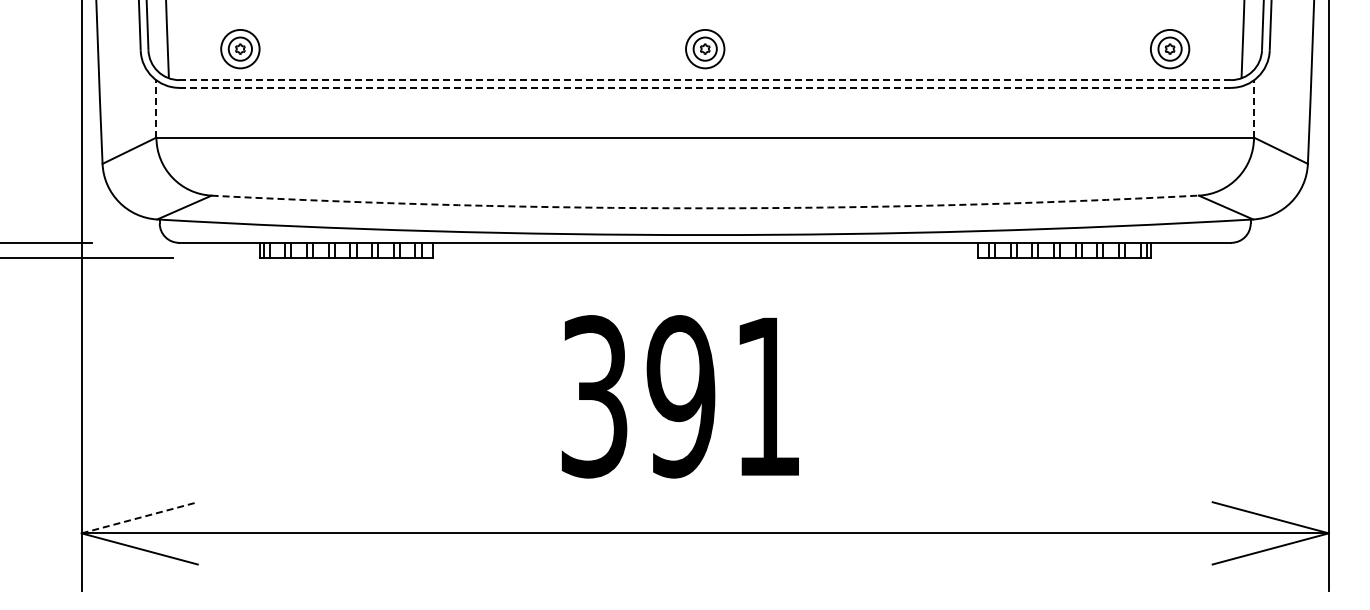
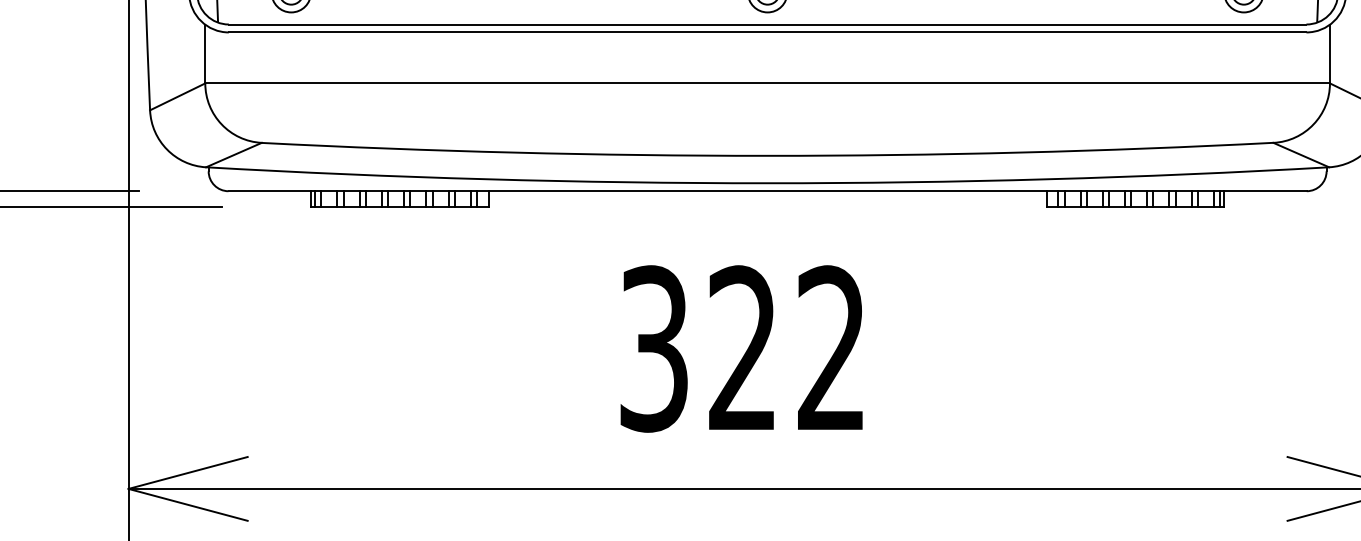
line: (705, 80) -> (767, 24), dashed -> solid
line: (705, 87) -> (767, 32), dashed -> solid
line: (156, 108) -> (205, 53), dashed -> solid
line: (1254, 108) -> (1330, 53), dashed -> solid
arc: (705, 208) -> (767, 156), dashed -> solid
text: (722, 396) -> (785, 348), 391 -> 322
line: (140, 517) -> (188, 472), dashed -> solid

